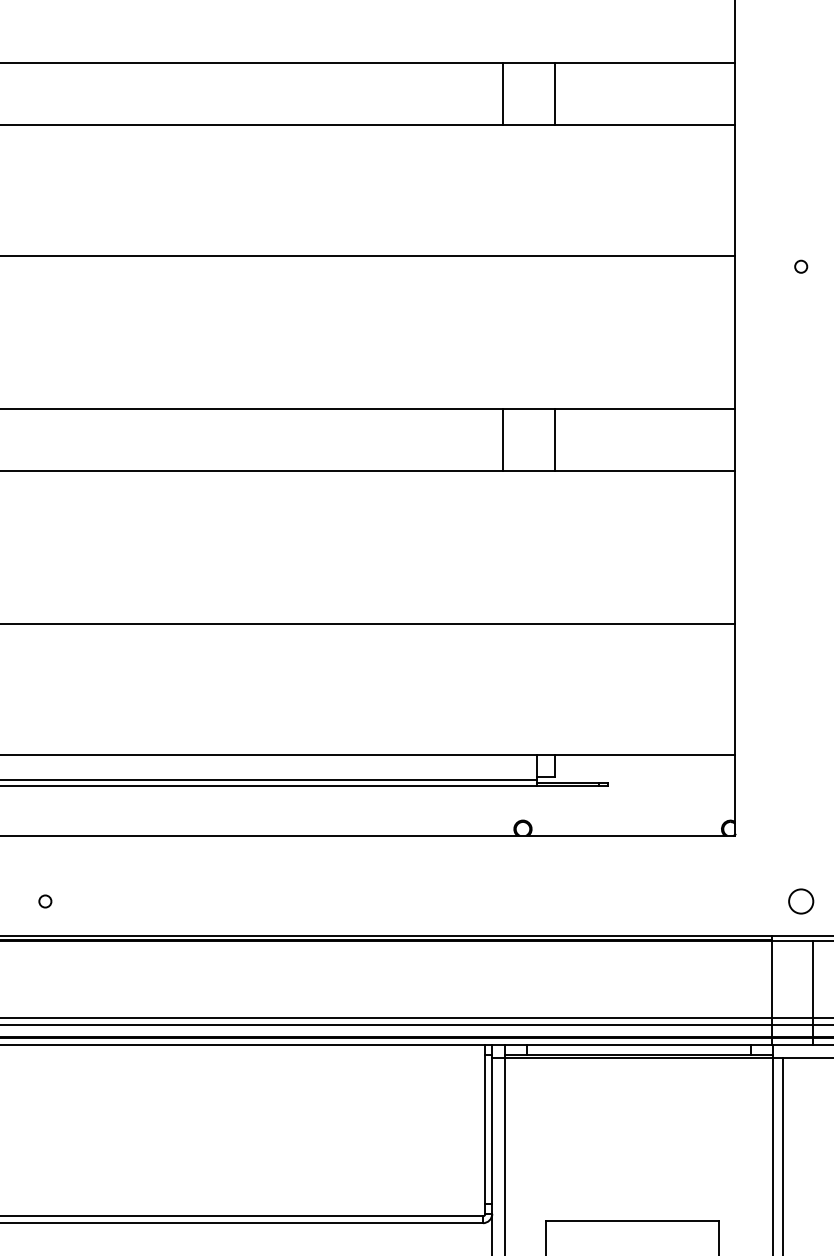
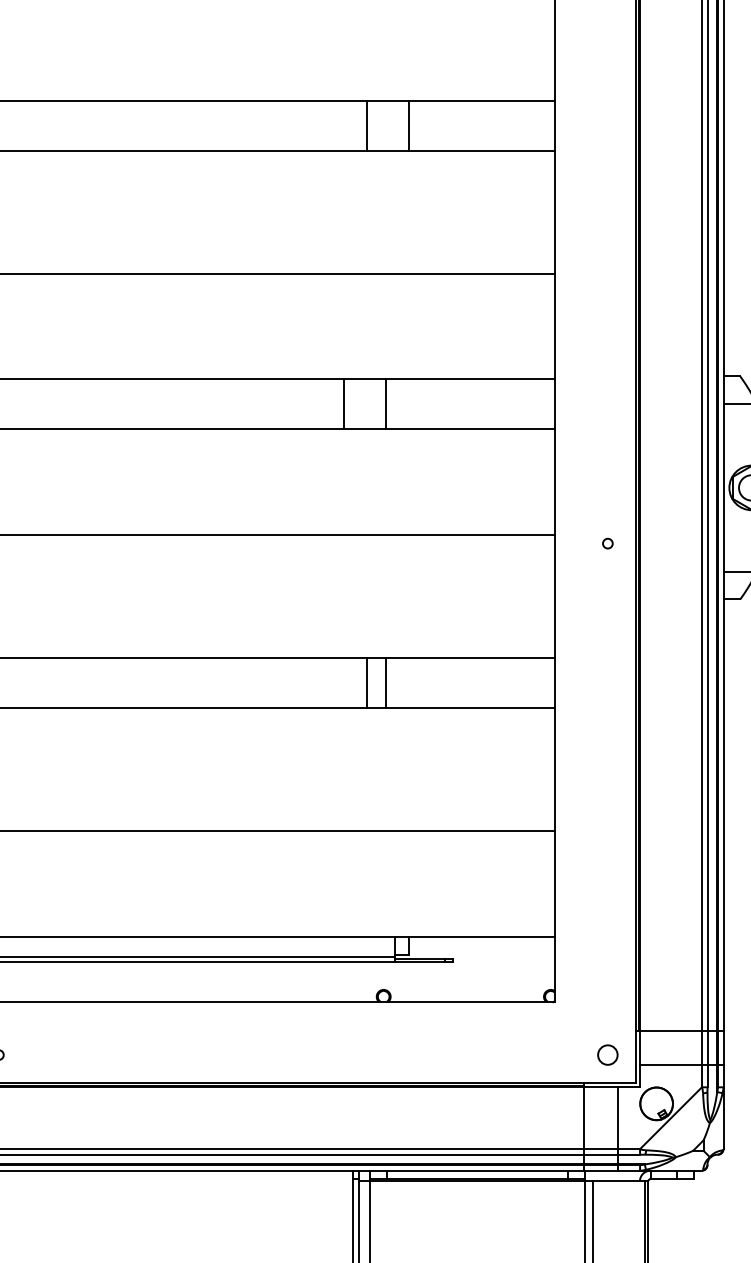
line: (502, 94) -> (344, 404), moved
line: (554, 94) -> (386, 404), moved
line: (554, 440) -> (386, 683), moved

